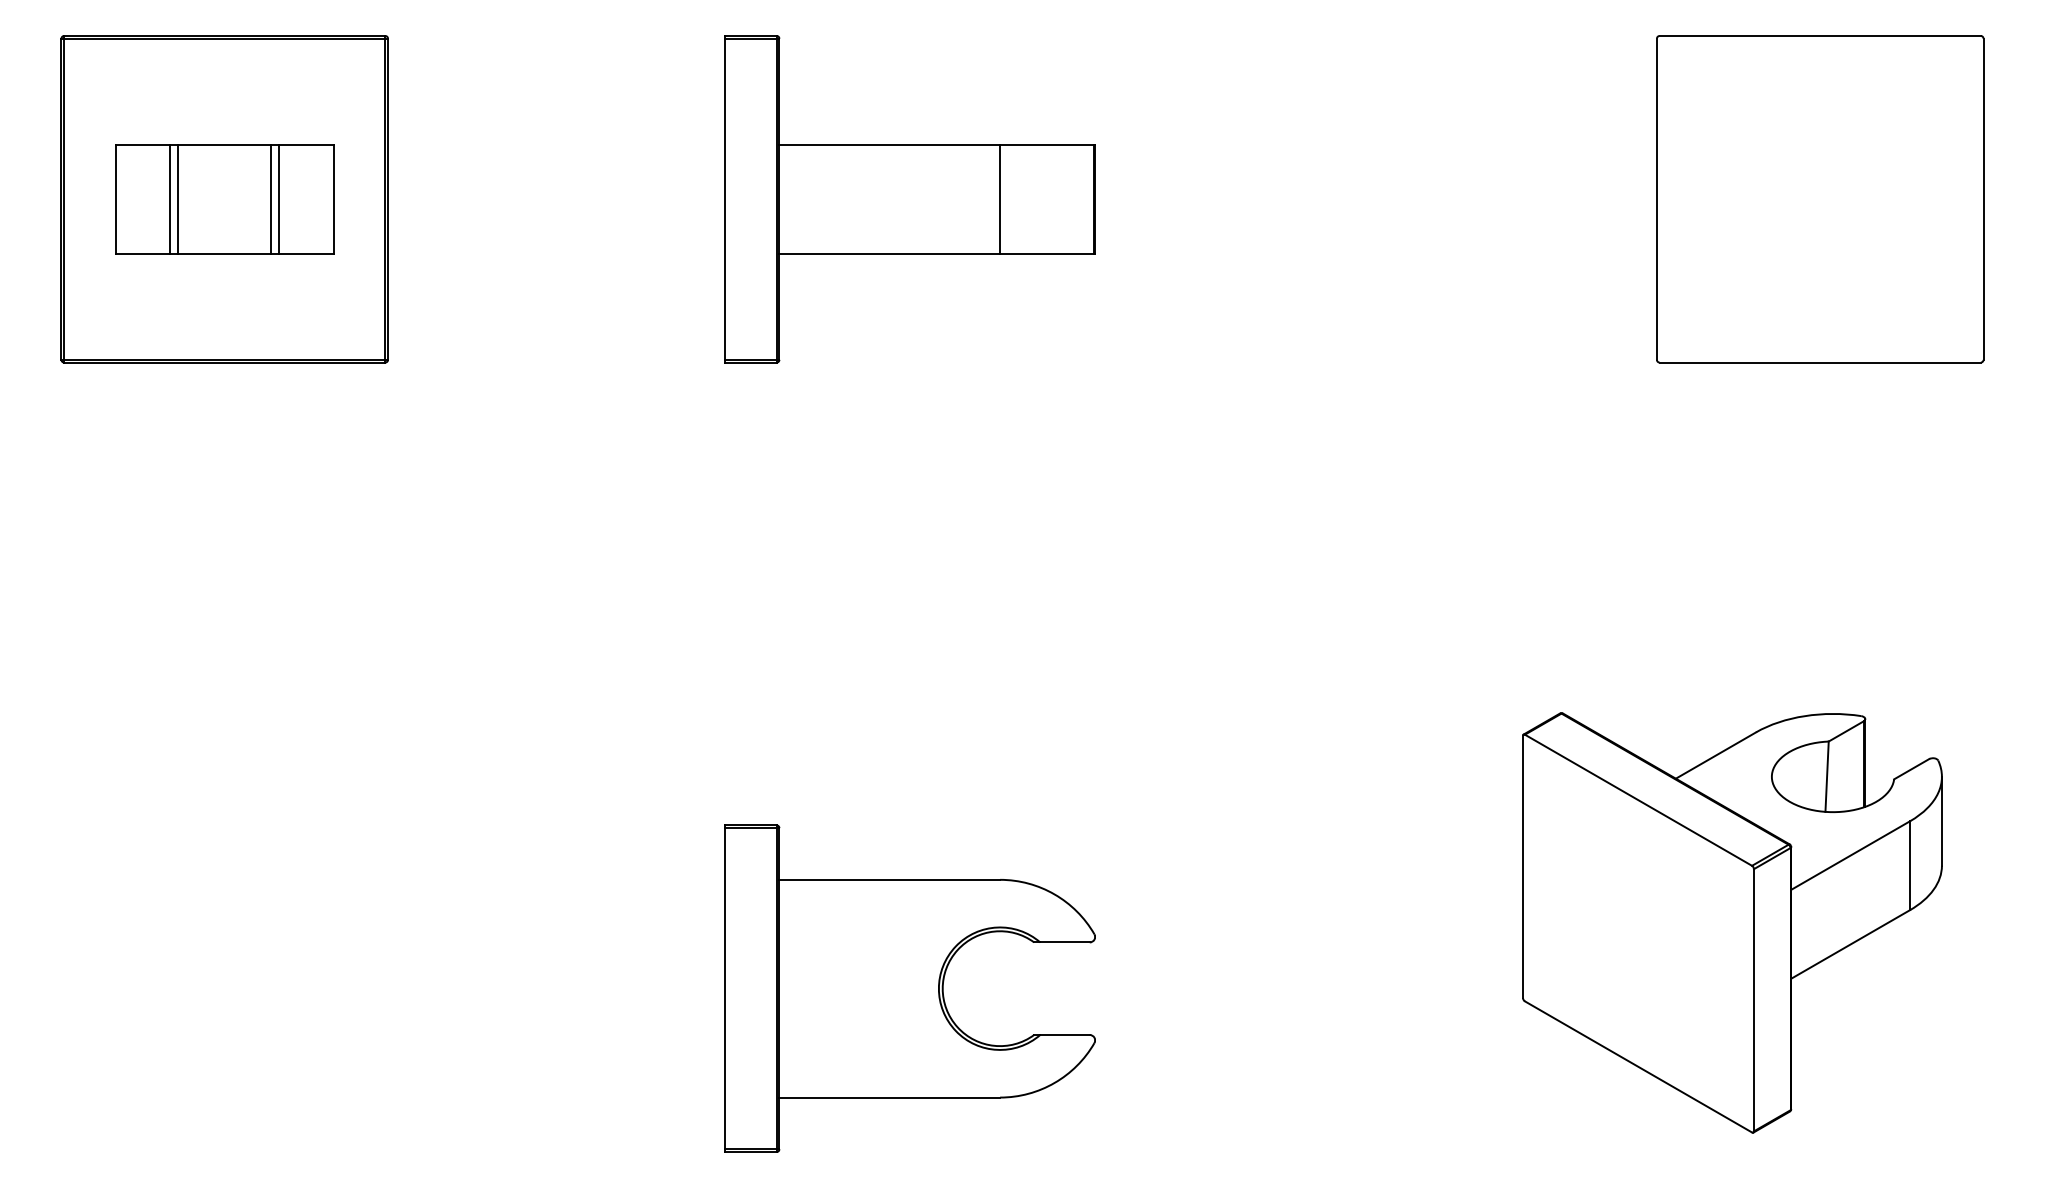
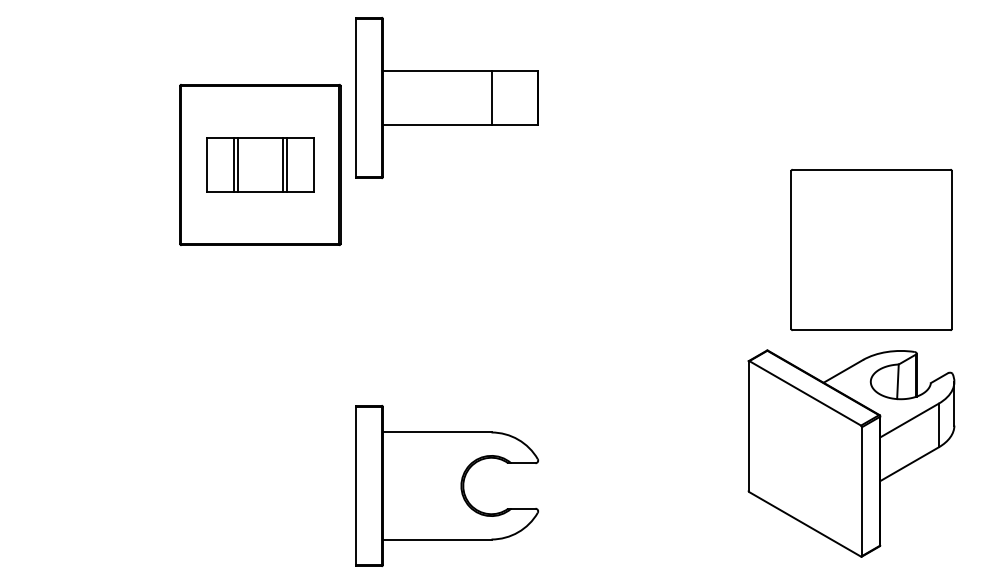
part: (224, 198) -> (260, 164), moved
part: (1820, 198) -> (871, 249), moved

